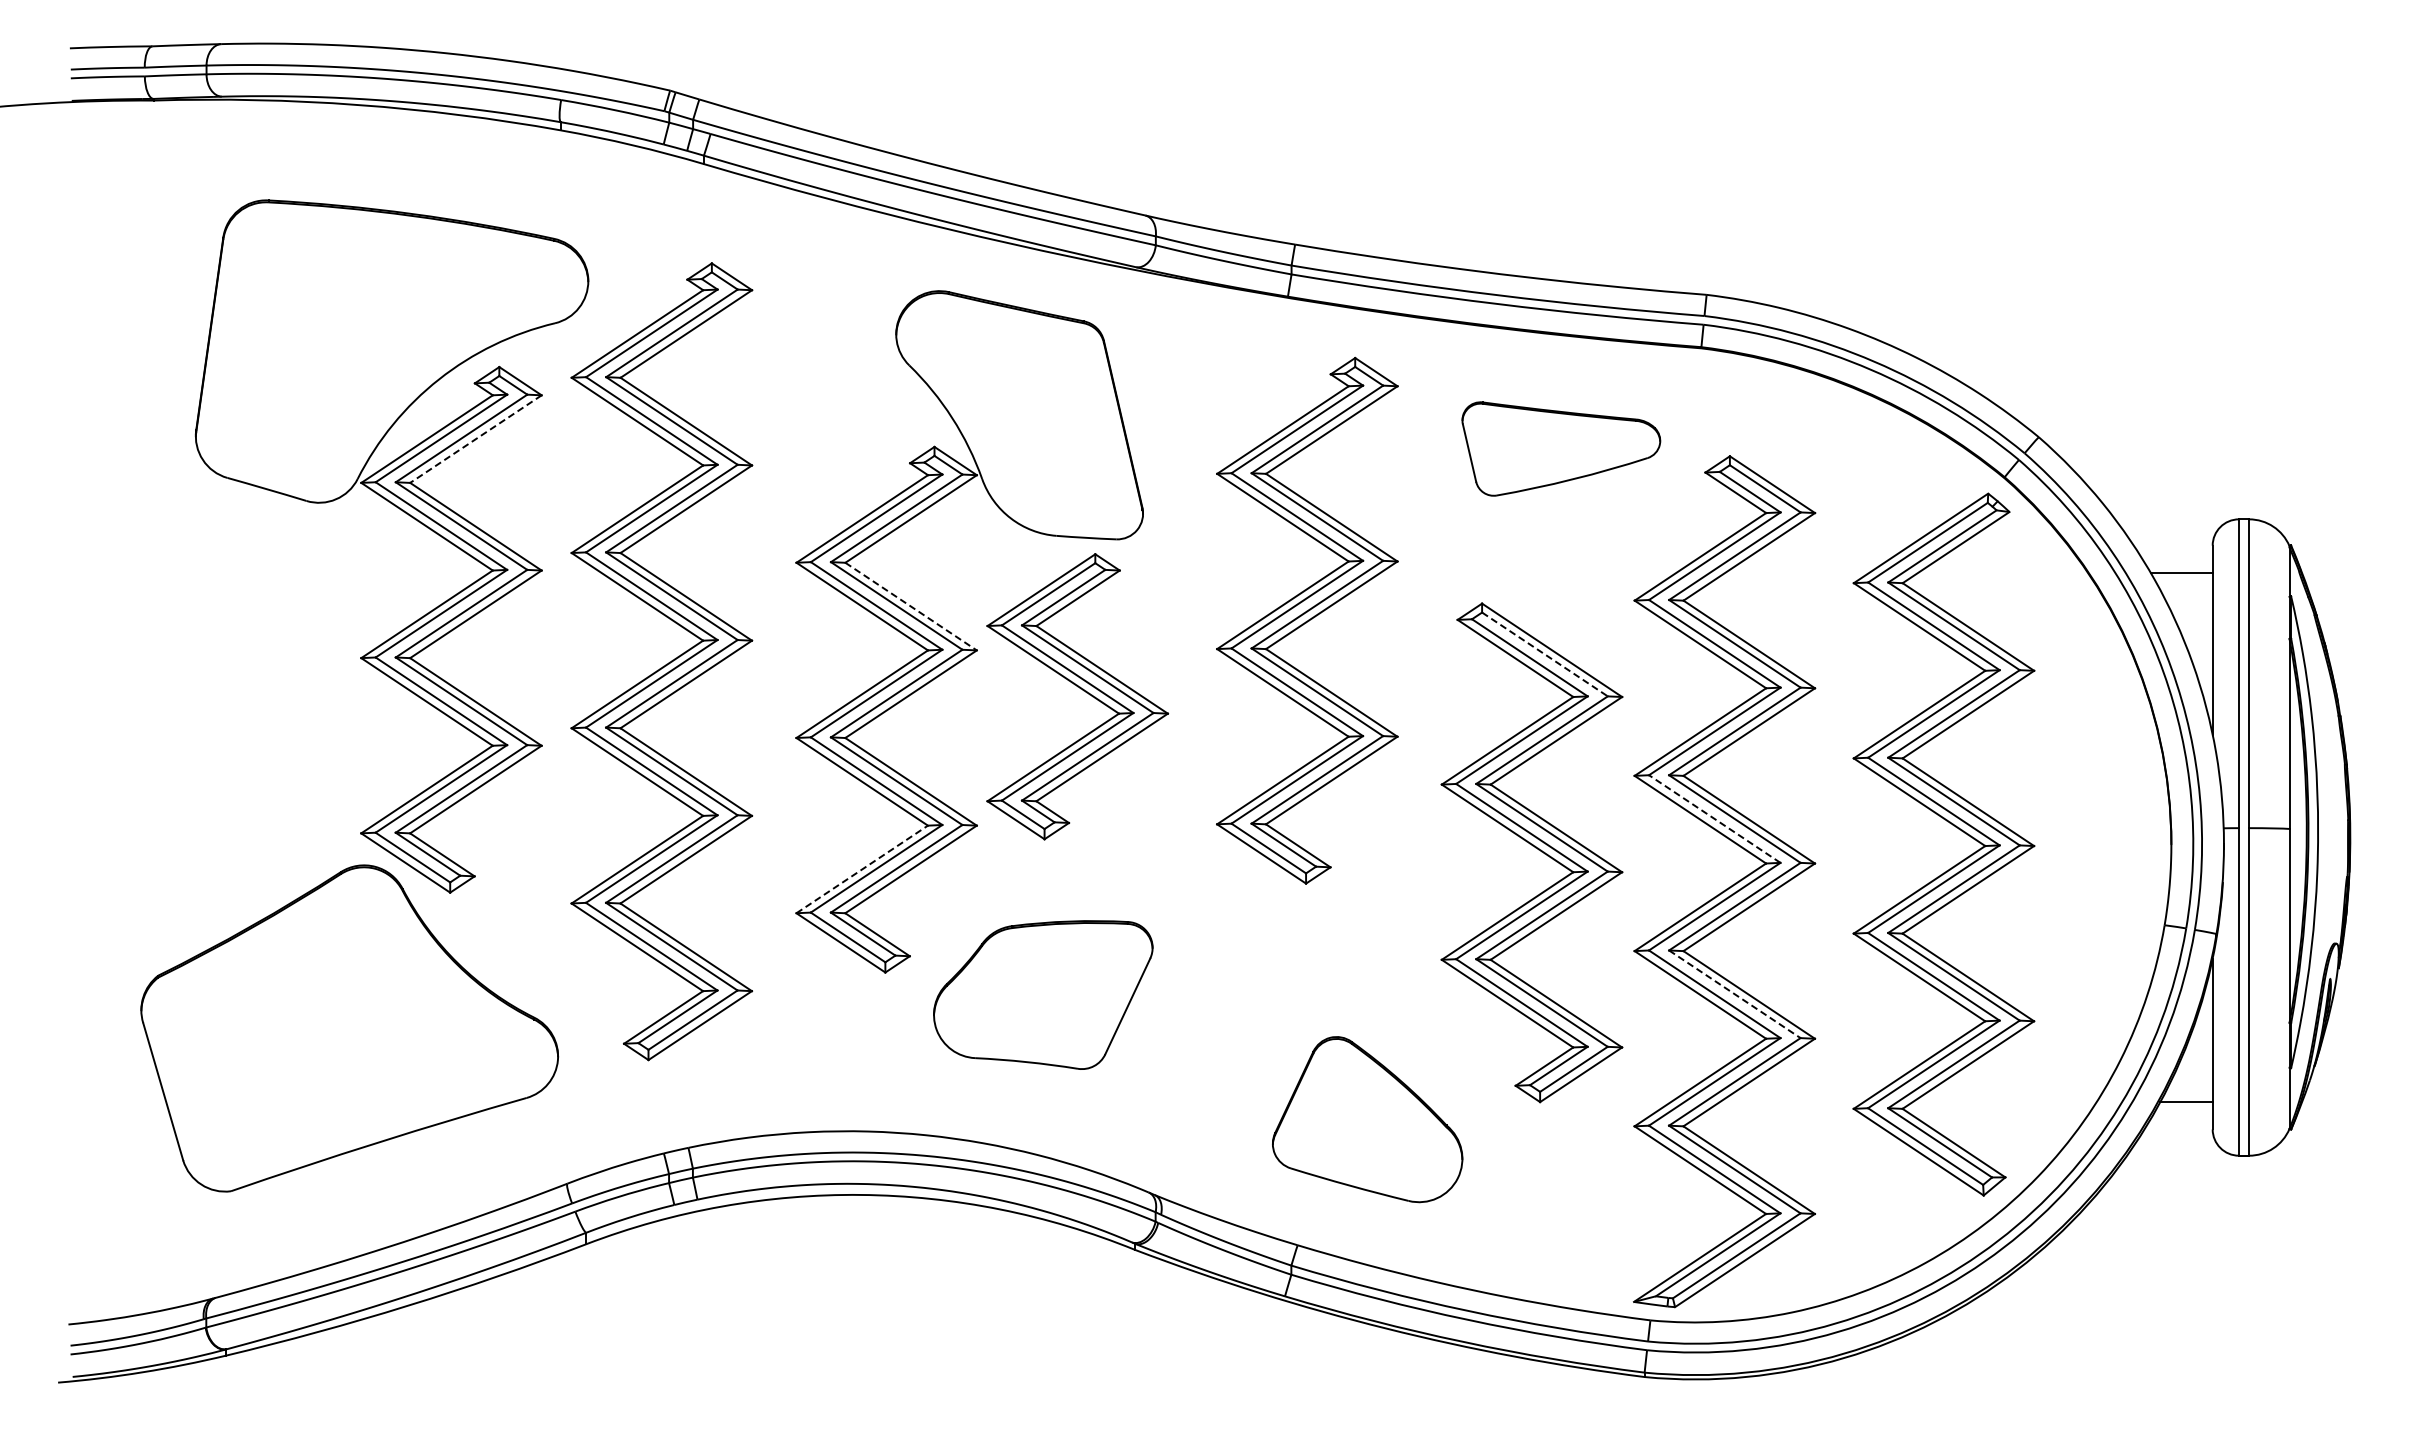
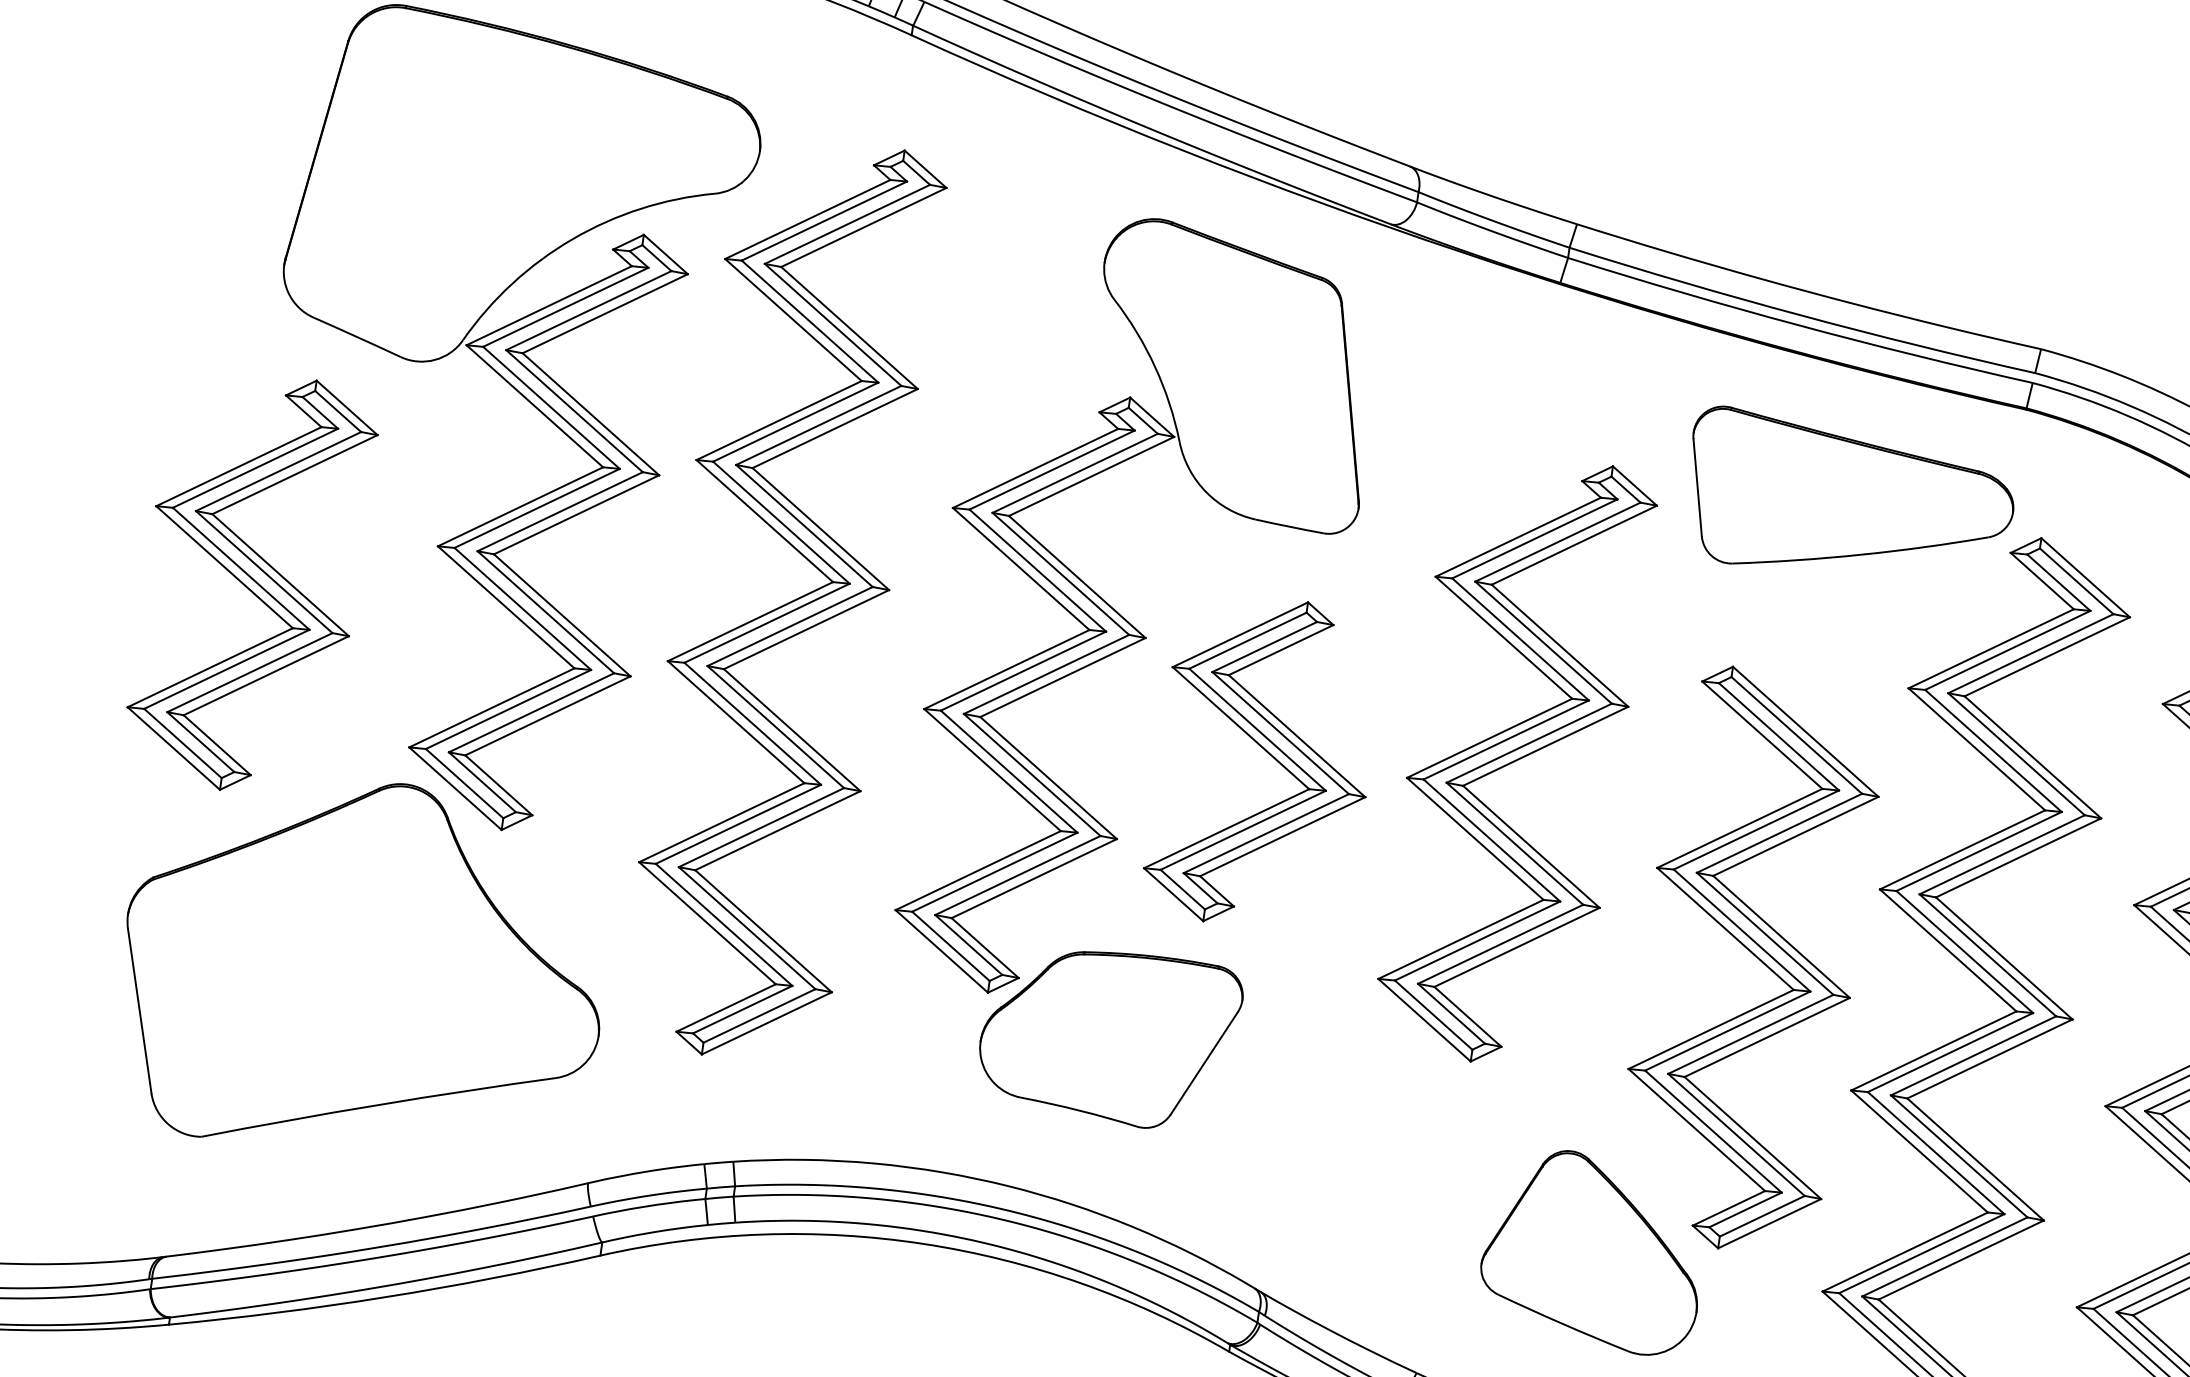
line: (475, 439) -> (604, 314), dashed -> solid
part: (1561, 448) -> (1849, 501), size x1.43
line: (911, 606) -> (1077, 576), dashed -> solid
part: (1307, 620) -> (1515, 759), moved
line: (1544, 654) -> (1796, 735), dashed -> solid
part: (1080, 689) -> (1268, 755), moved
part: (205, 711) -> (250, 582), added
line: (1714, 819) -> (1964, 952), dashed -> solid
line: (862, 869) -> (978, 870), dashed -> solid
part: (1043, 994) -> (1109, 1035), moved
line: (1734, 994) -> (1958, 1156), dashed -> solid
part: (1367, 1119) -> (1594, 1251), moved

